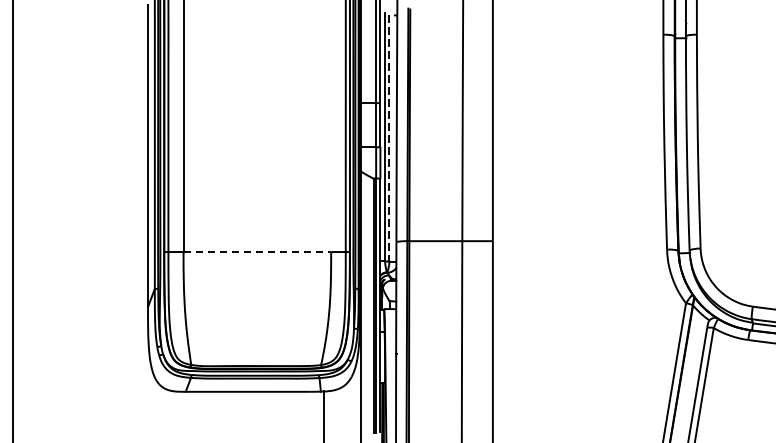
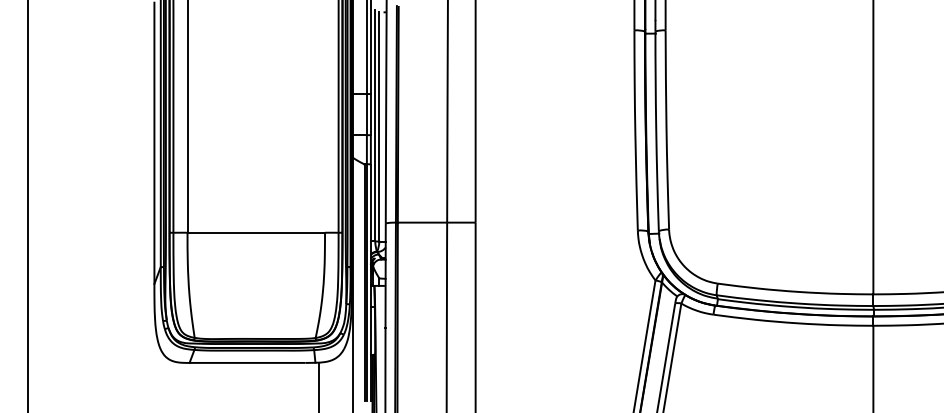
line: (389, 137) -> (379, 126), dashed -> solid
line: (259, 251) -> (258, 232), dashed -> solid

